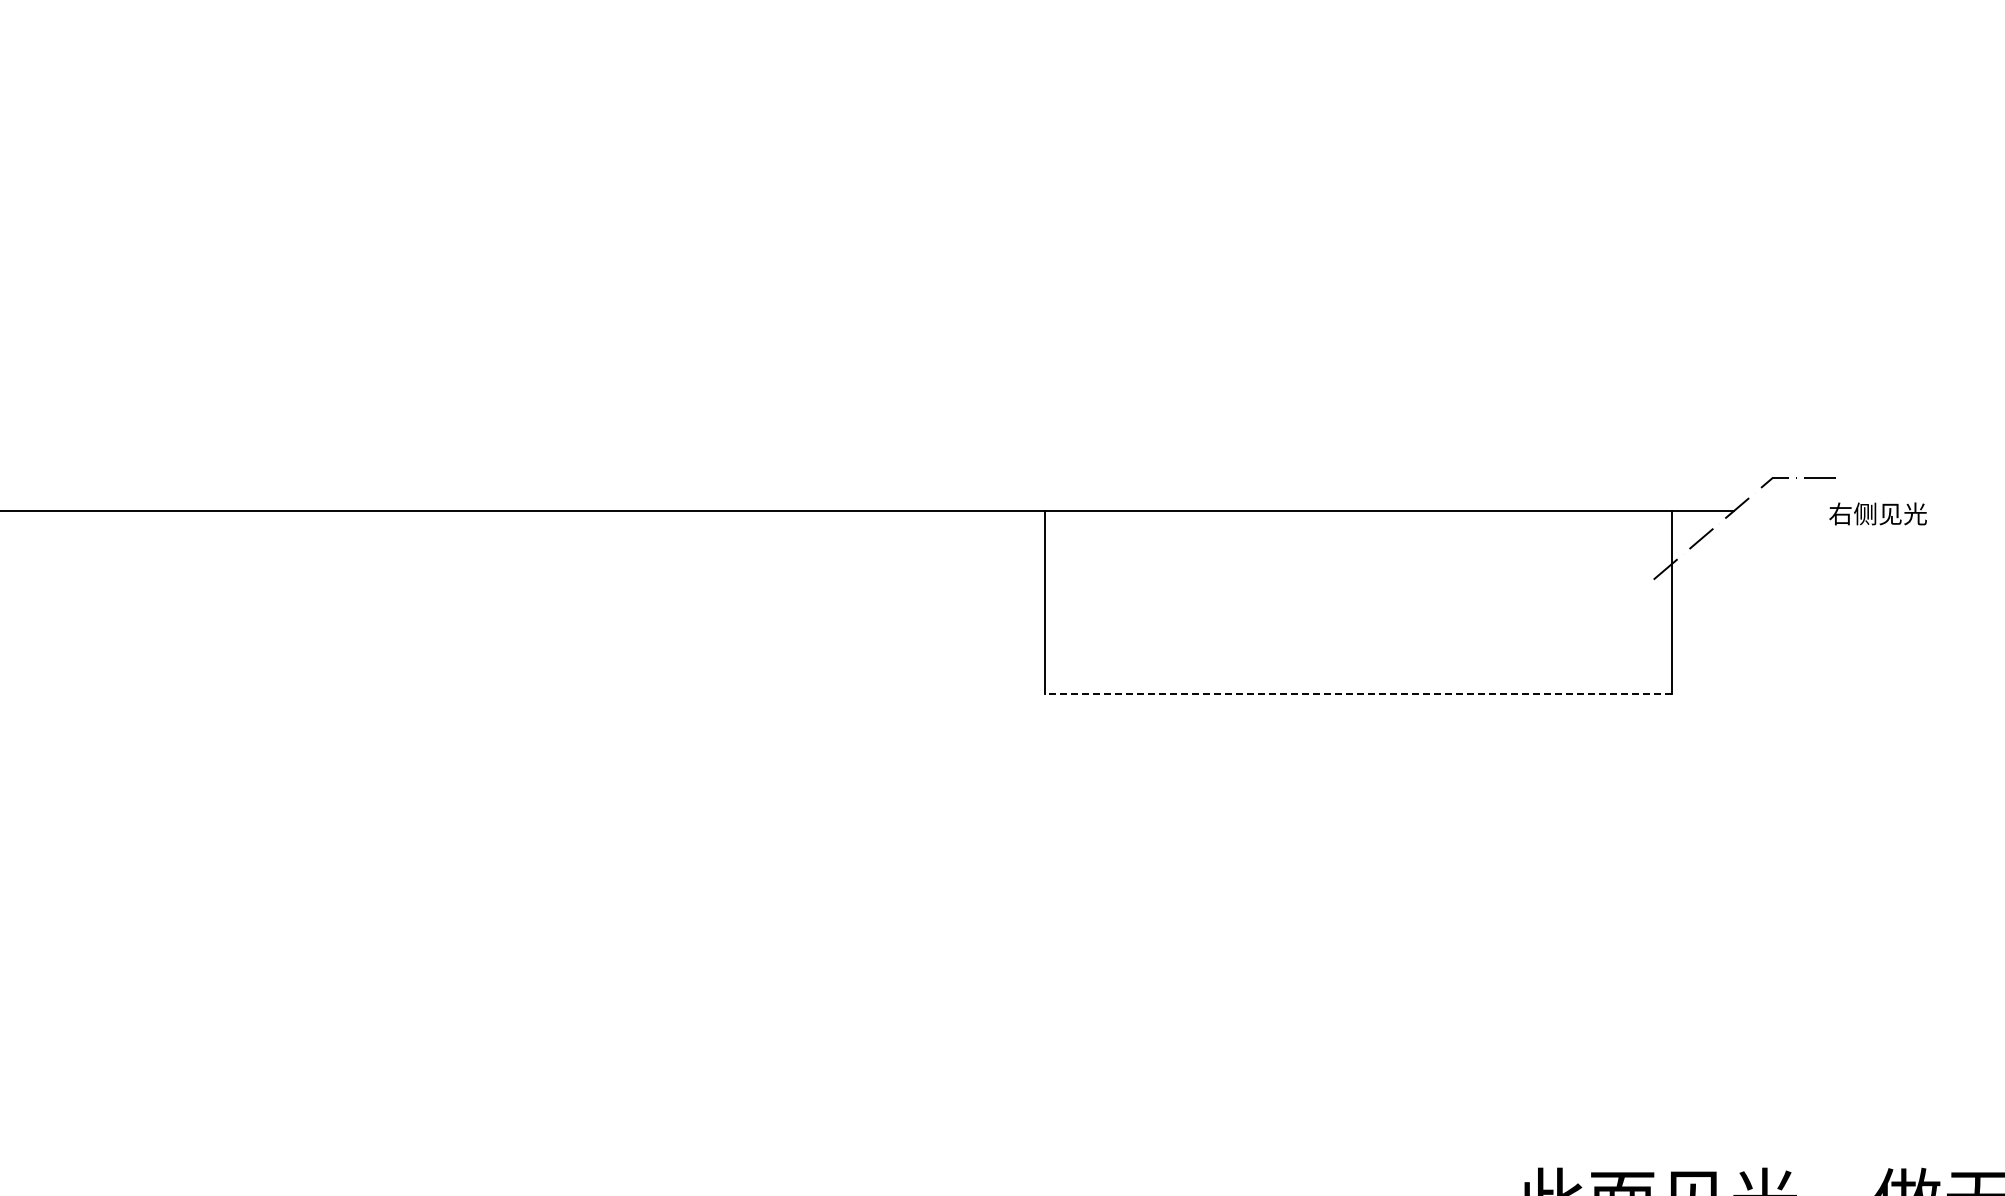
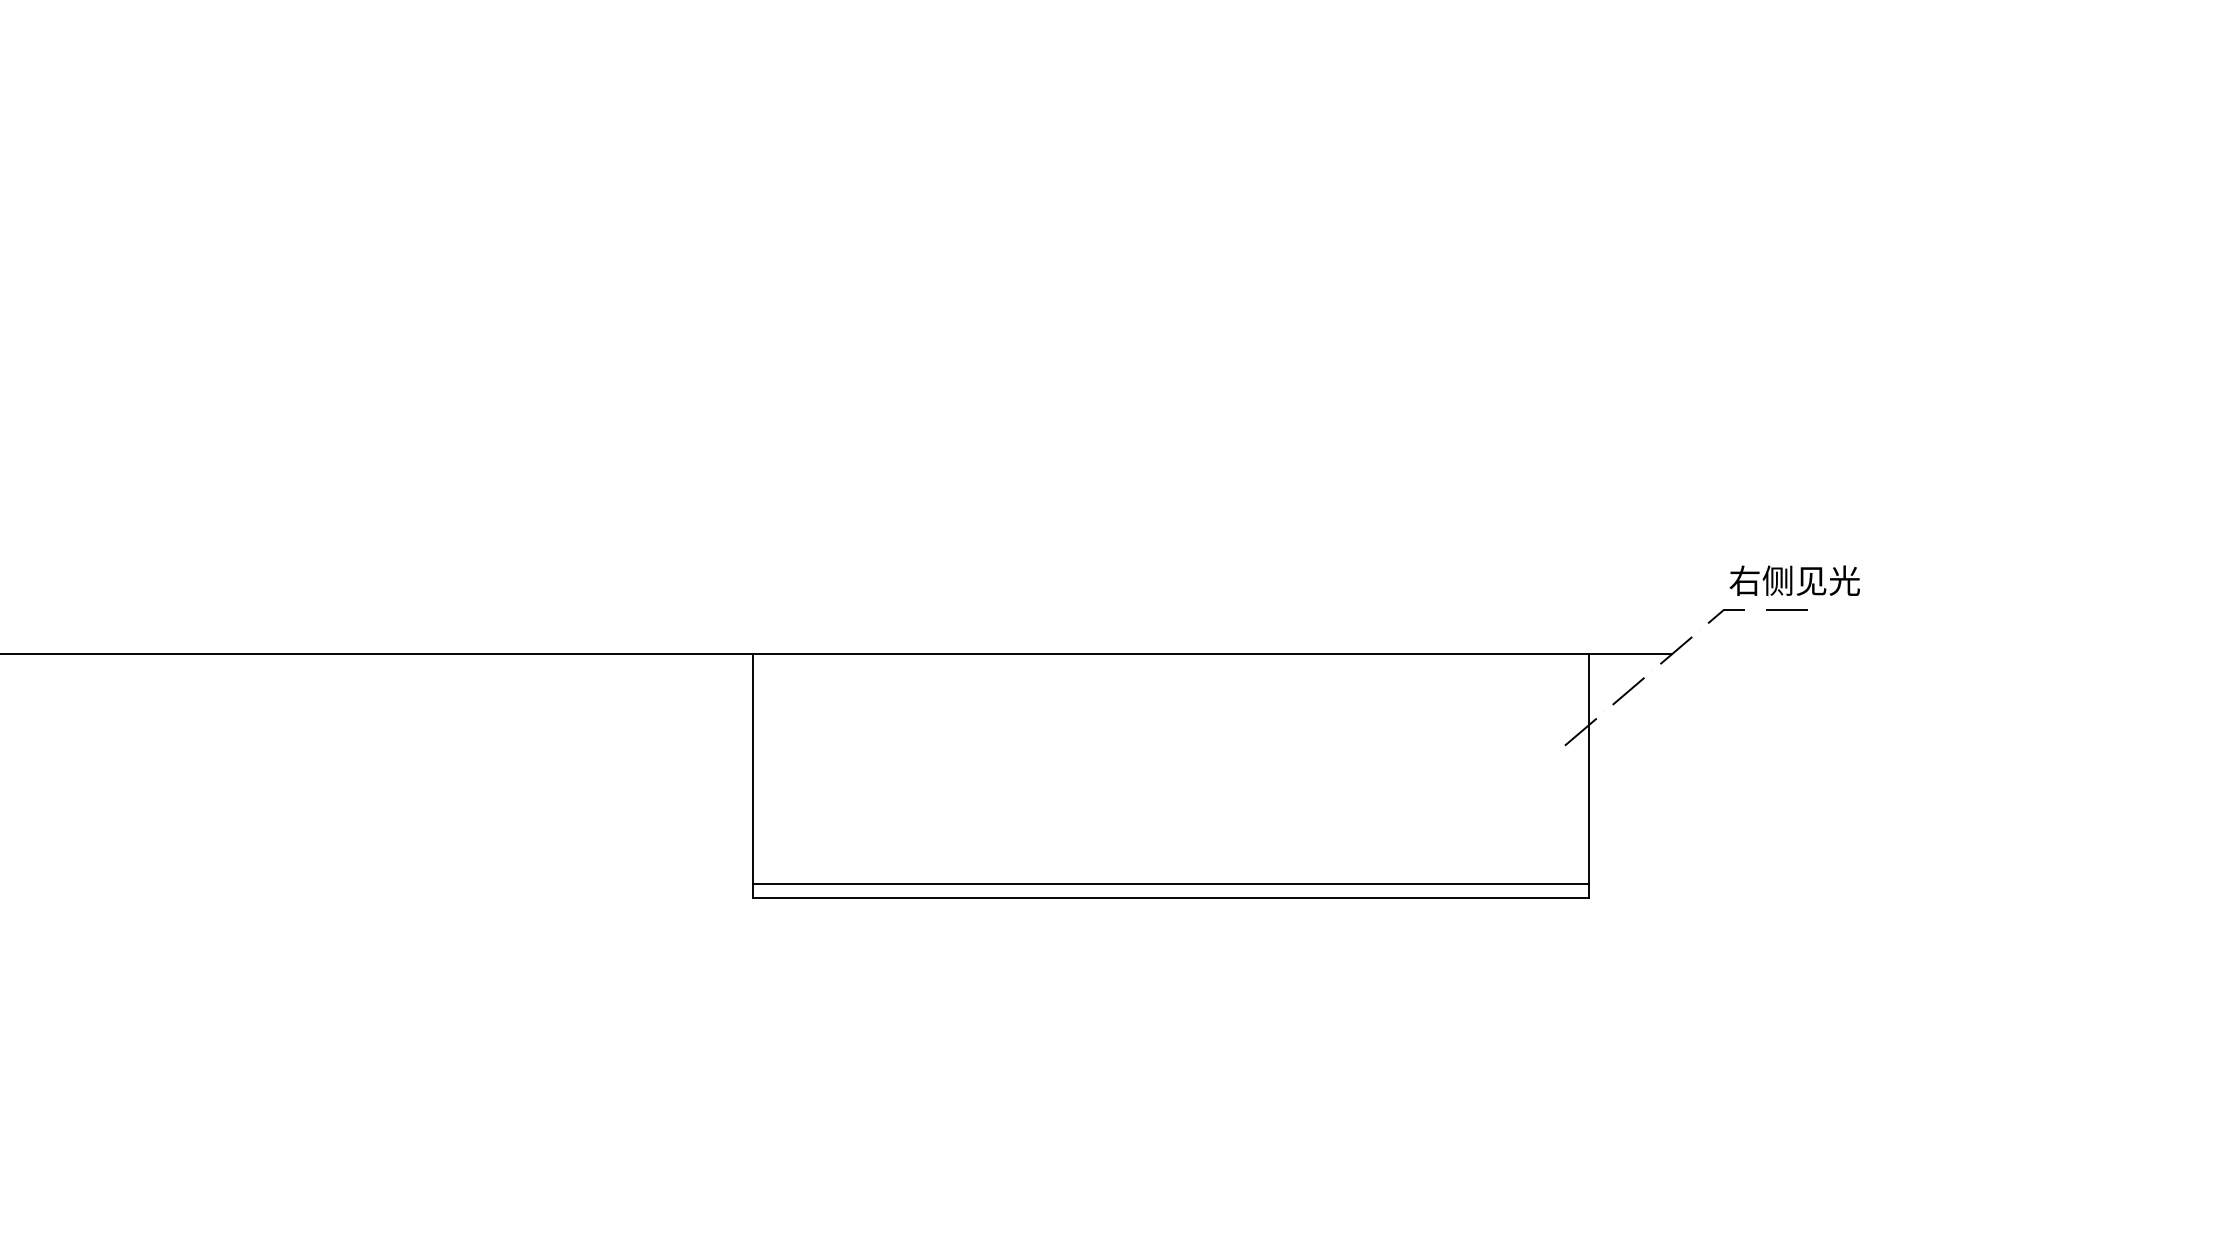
text: (1877, 513) -> (1794, 580), moved
line: (1358, 683) -> (1171, 884), added
line: (1357, 693) -> (1169, 897), dashed -> solid

